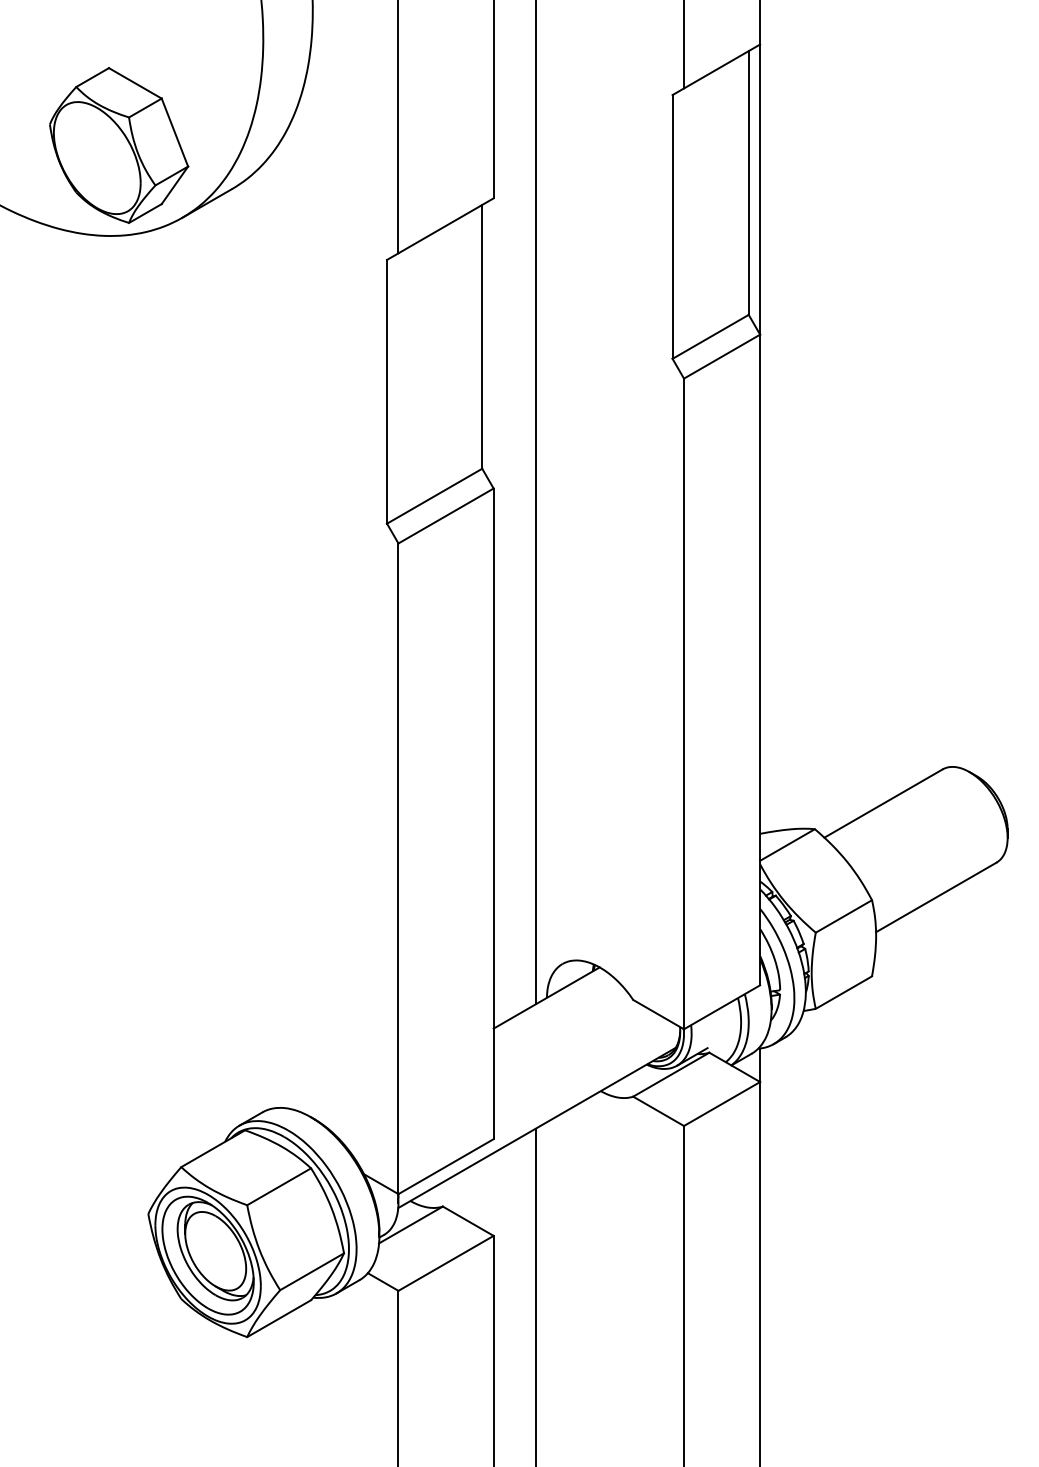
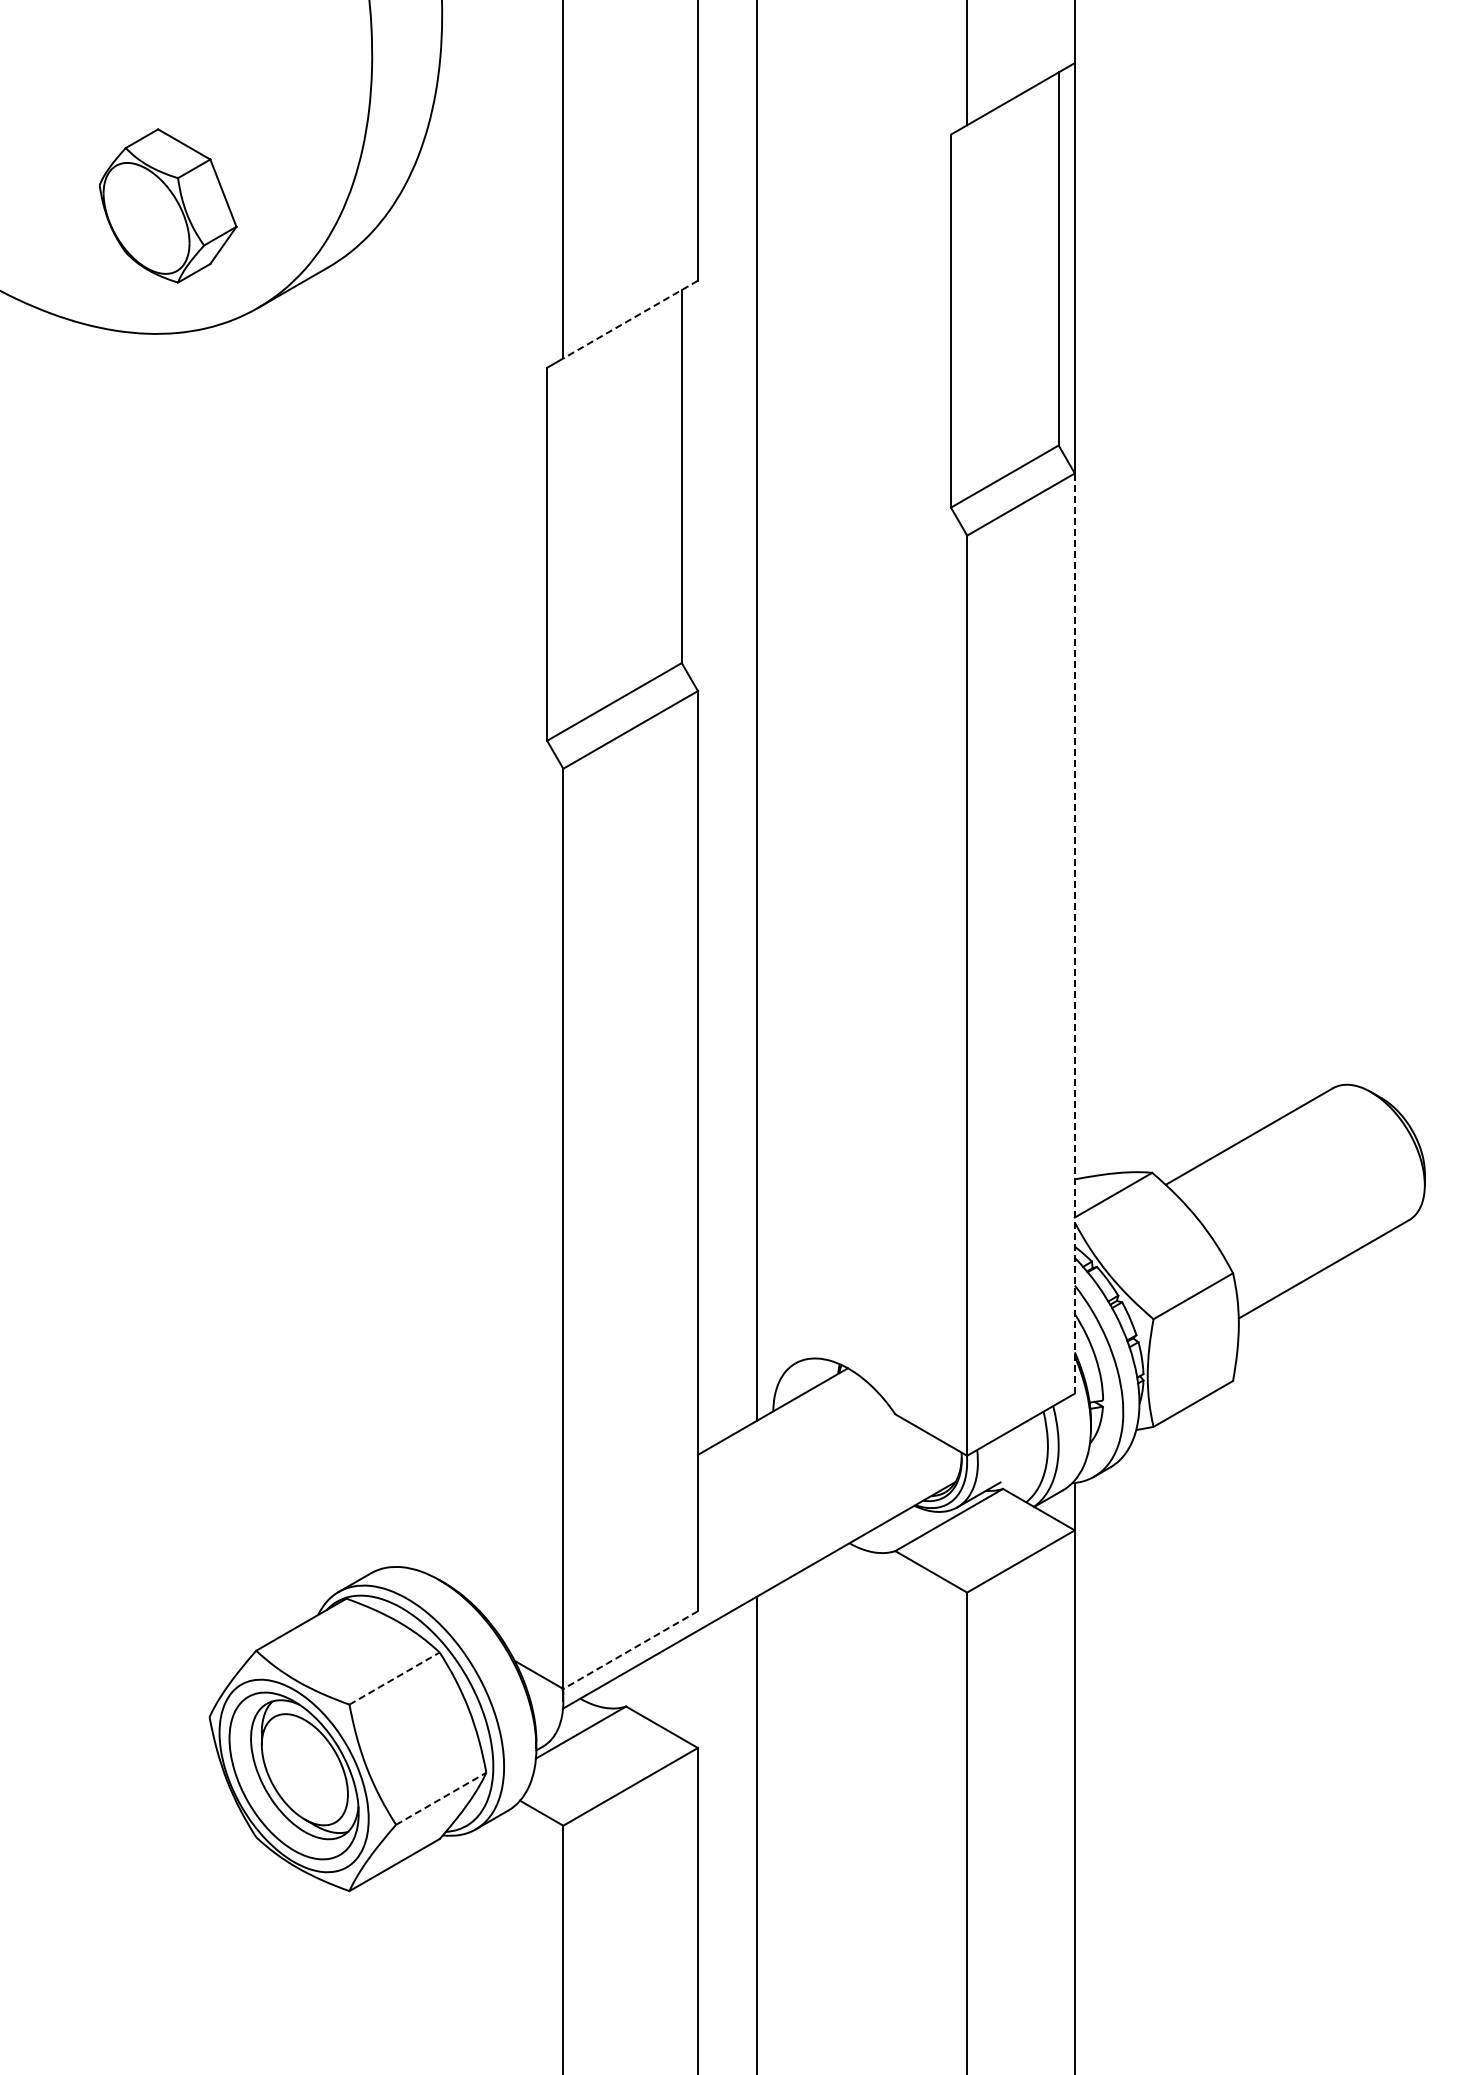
part: (118, 145) -> (167, 205), size x0.7
line: (445, 225) -> (630, 319), solid -> dashed
line: (759, 659) -> (1074, 933), solid -> dashed
line: (445, 1166) -> (630, 1650), solid -> dashed
line: (279, 1186) -> (395, 1678), solid -> dashed
line: (312, 1271) -> (441, 1798), solid -> dashed

